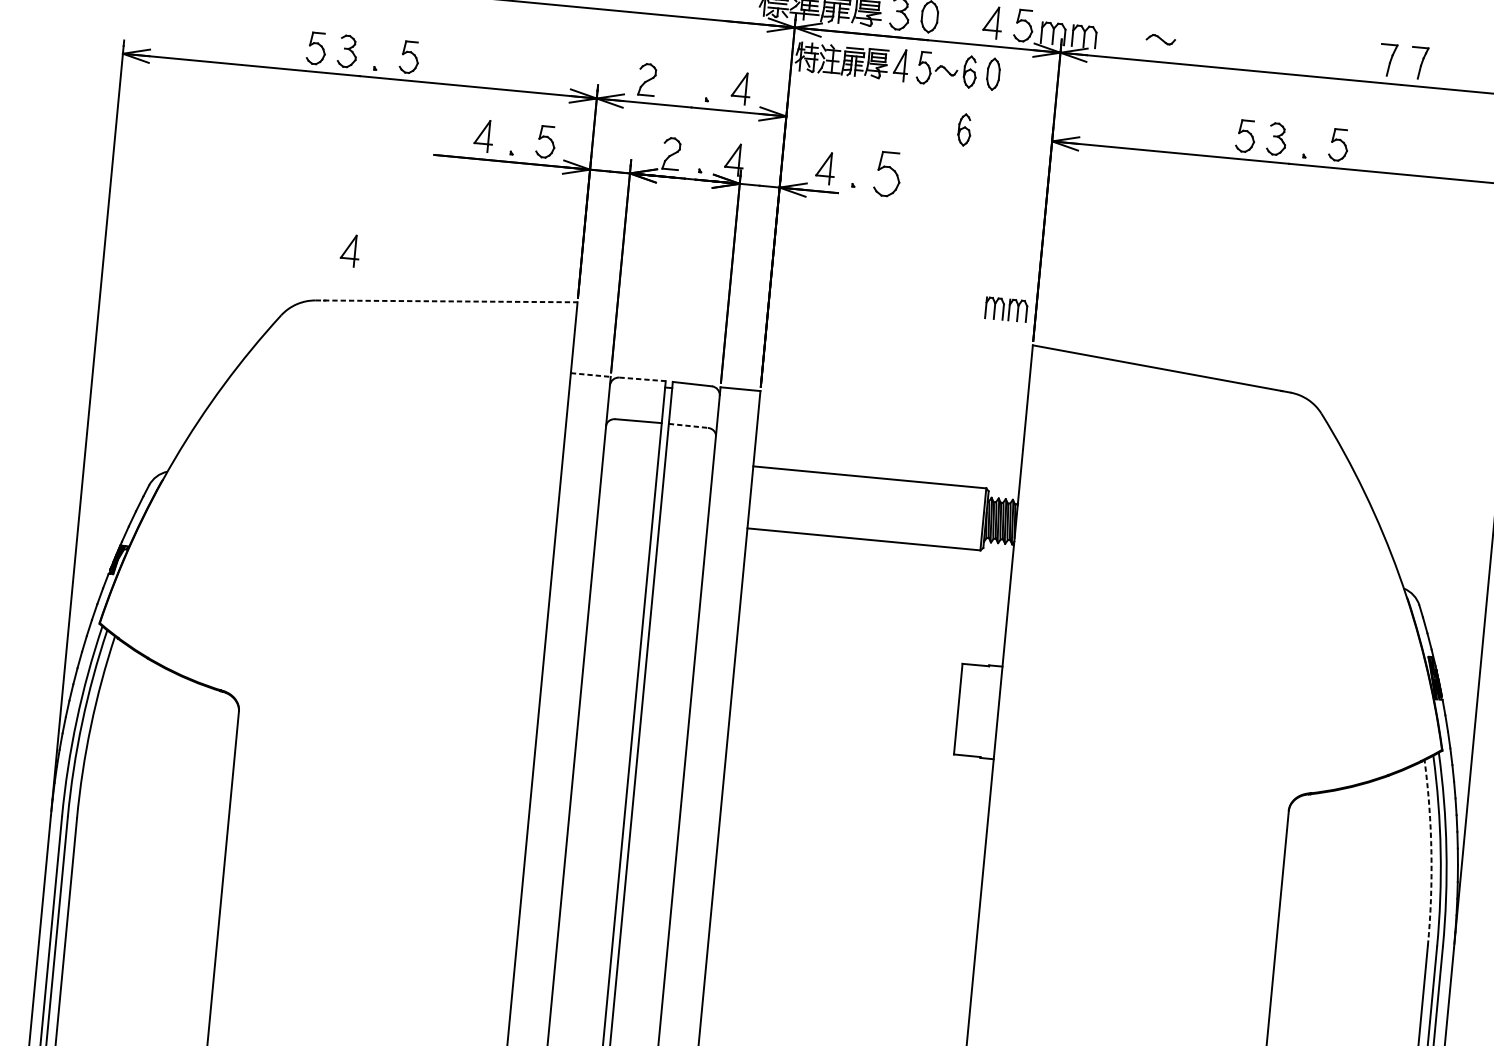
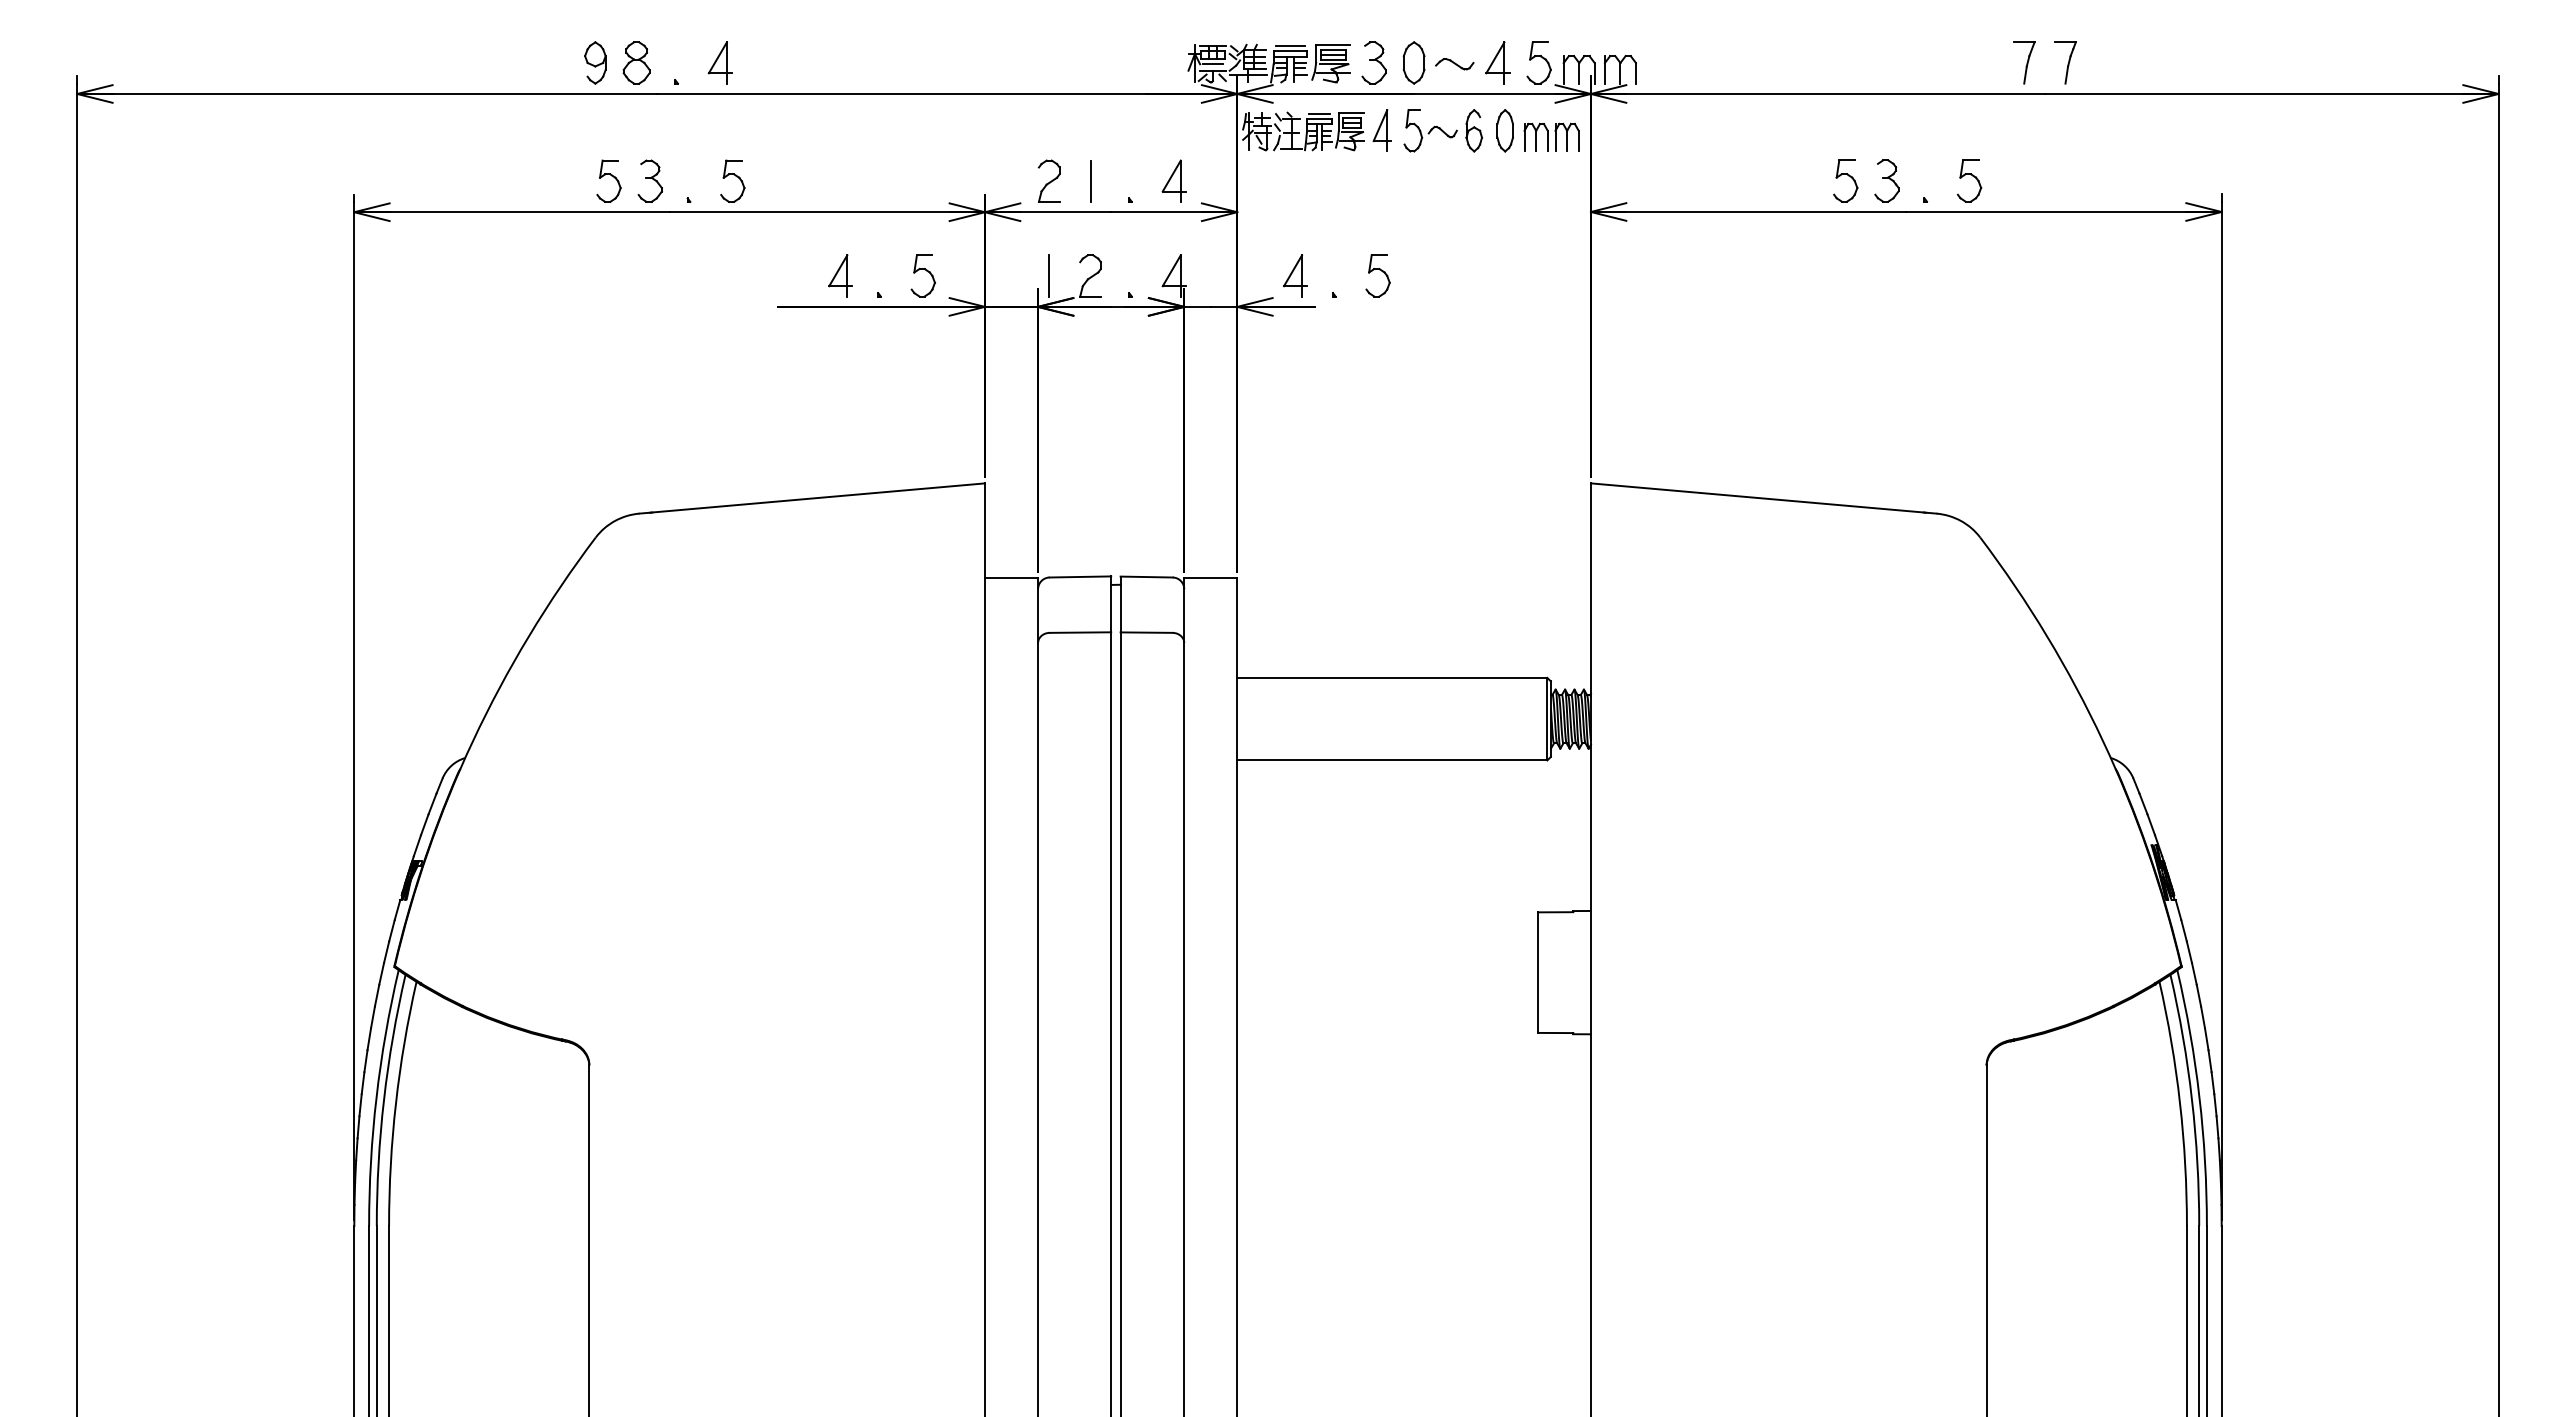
part: (1160, 39) -> (1454, 64), moved
line: (678, 82) -> (1090, 180), added
part: (964, 129) -> (1473, 207), removed
line: (640, 150) -> (1049, 275), added
part: (887, 173) -> (1377, 275), size x0.71
part: (350, 250) -> (678, 443), removed
line: (446, 301) -> (812, 498), dashed -> solid
part: (1006, 308) -> (1551, 136), moved
line: (590, 374) -> (1011, 577), dashed -> solid
line: (642, 379) -> (1080, 576), dashed -> solid
line: (689, 425) -> (1147, 632), dashed -> solid
arc: (1431, 853) -> (2180, 1103), dashed -> solid

